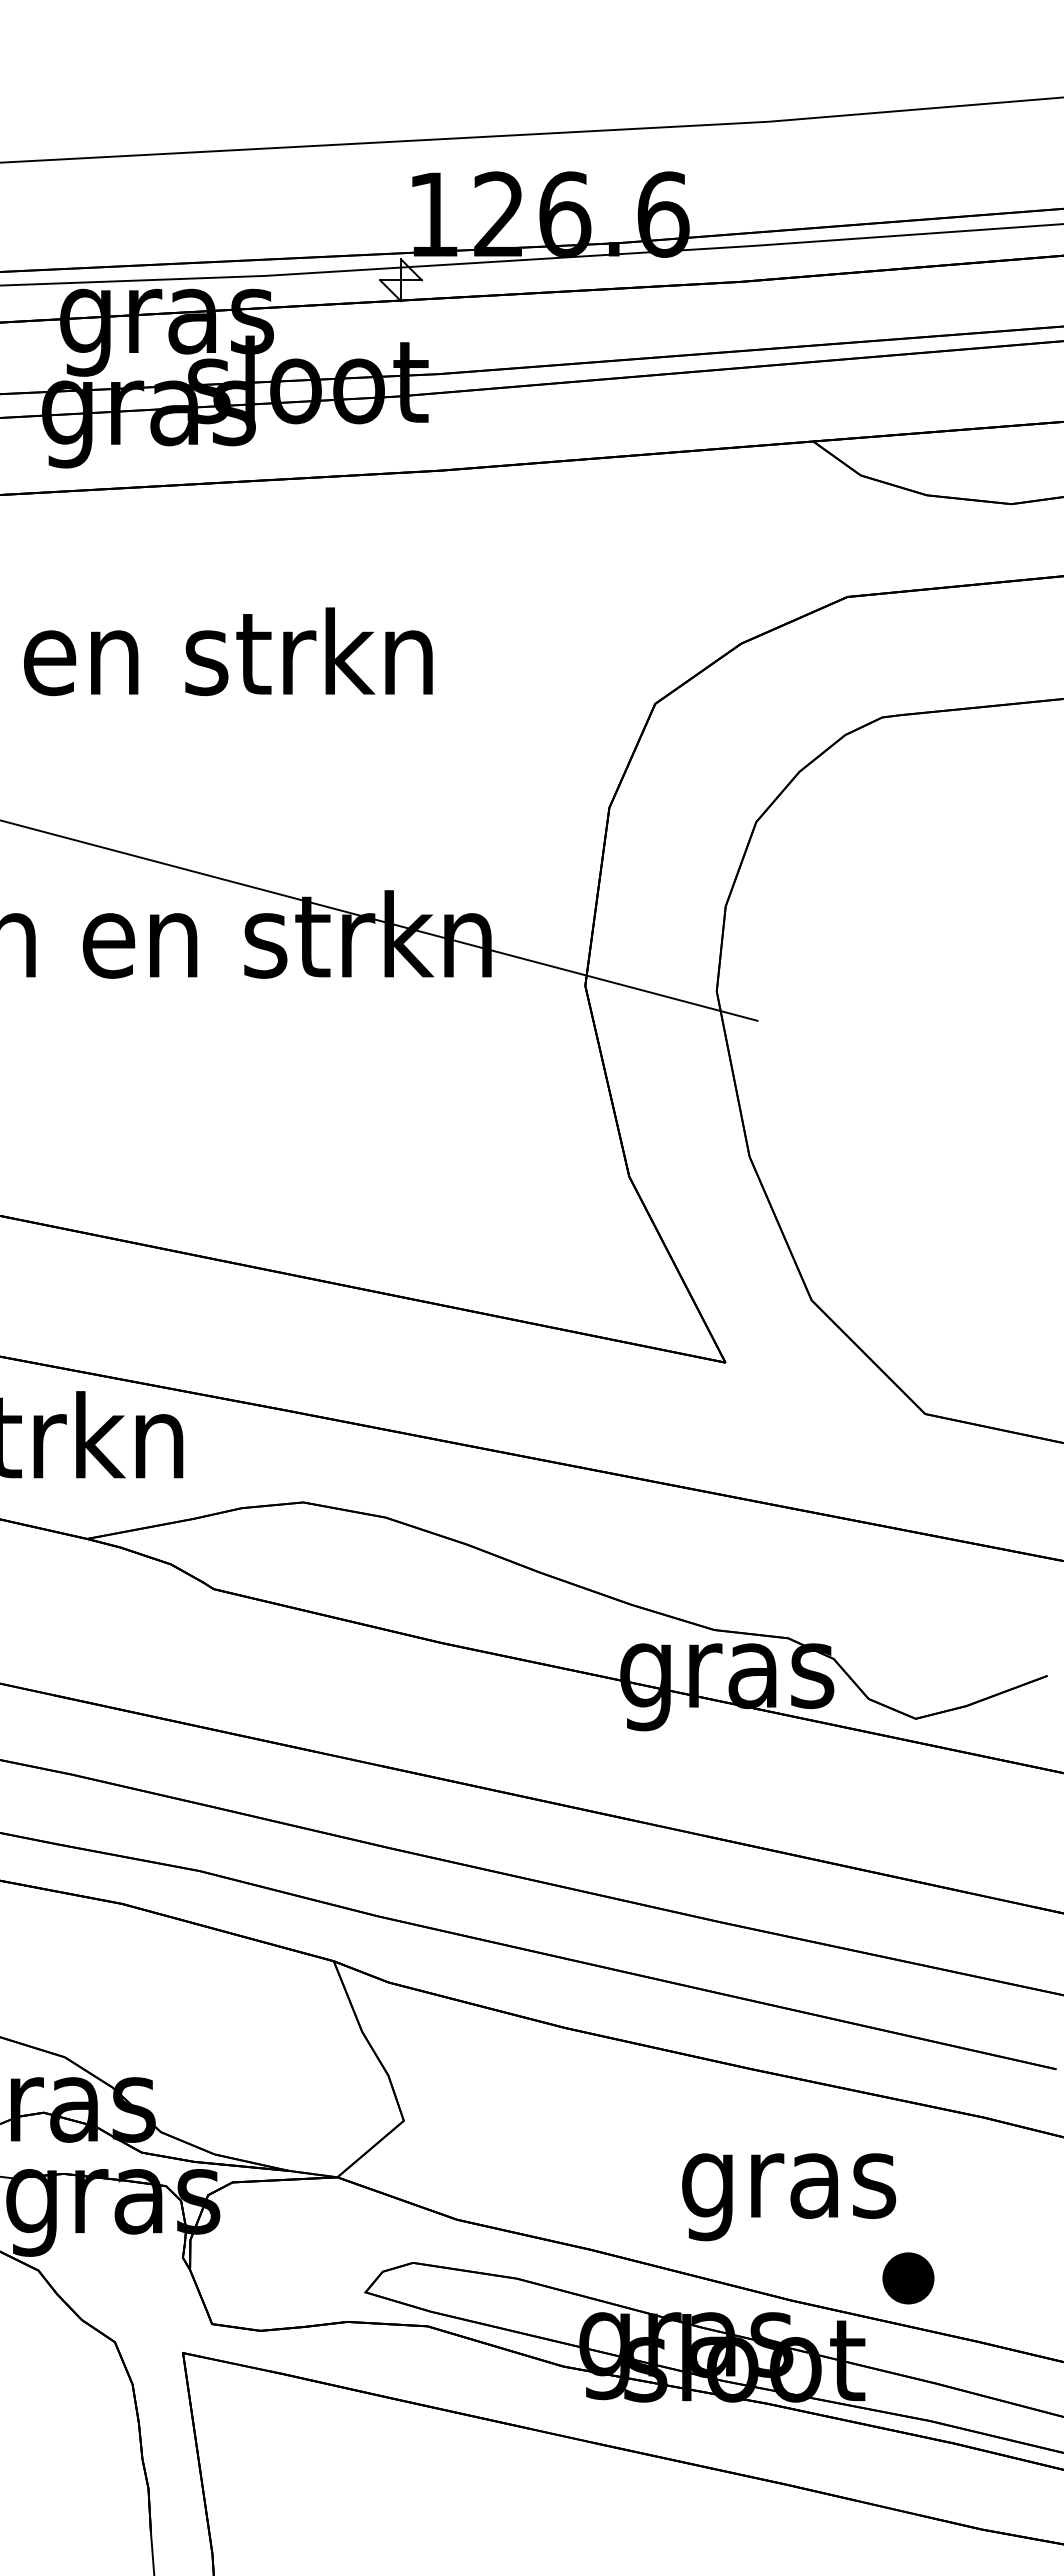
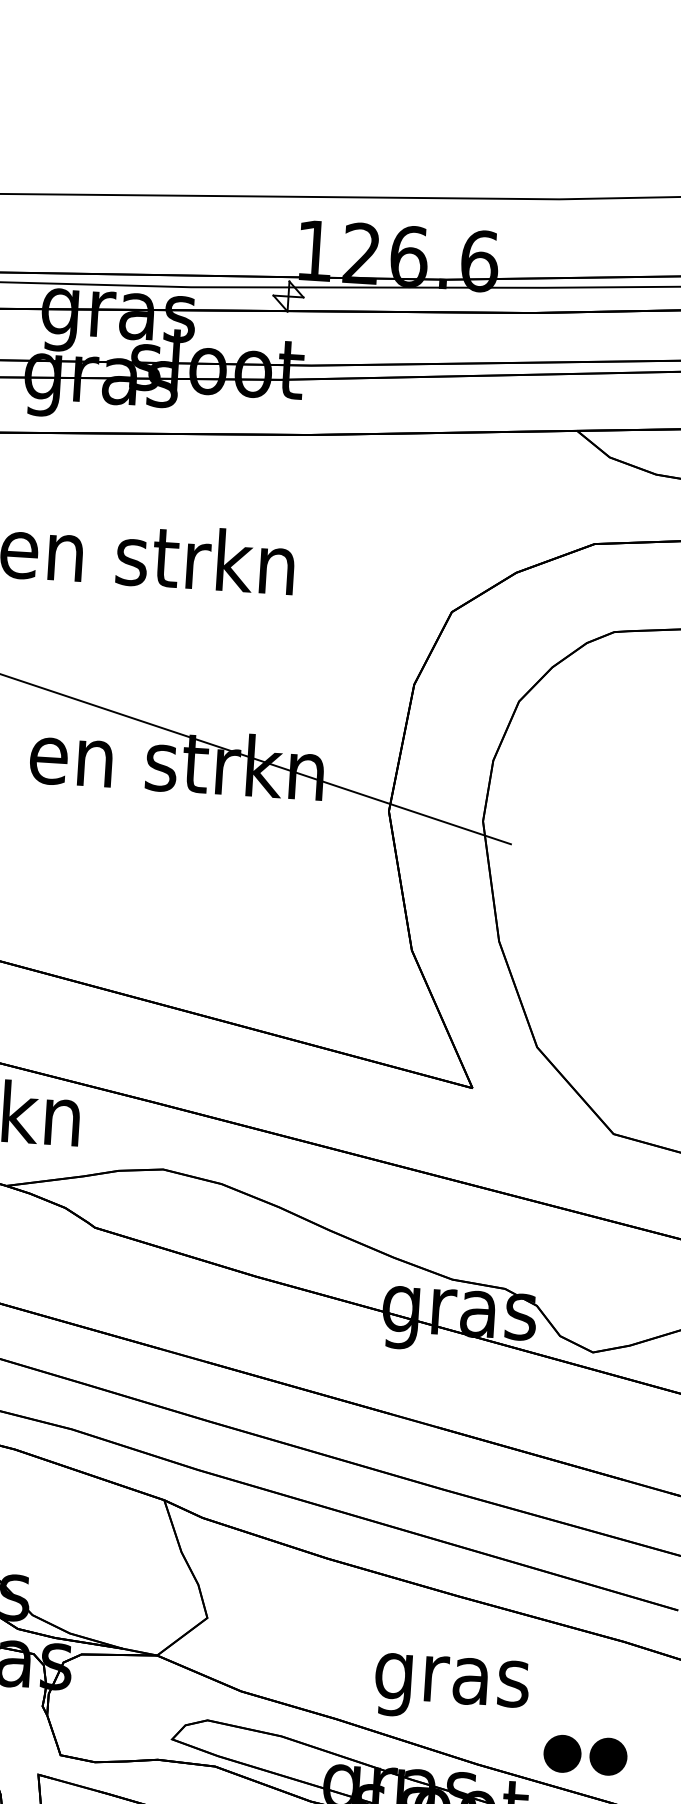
text: (789, 2197) -> (452, 1688), moved
part: (972, 2278) -> (608, 1756), added

